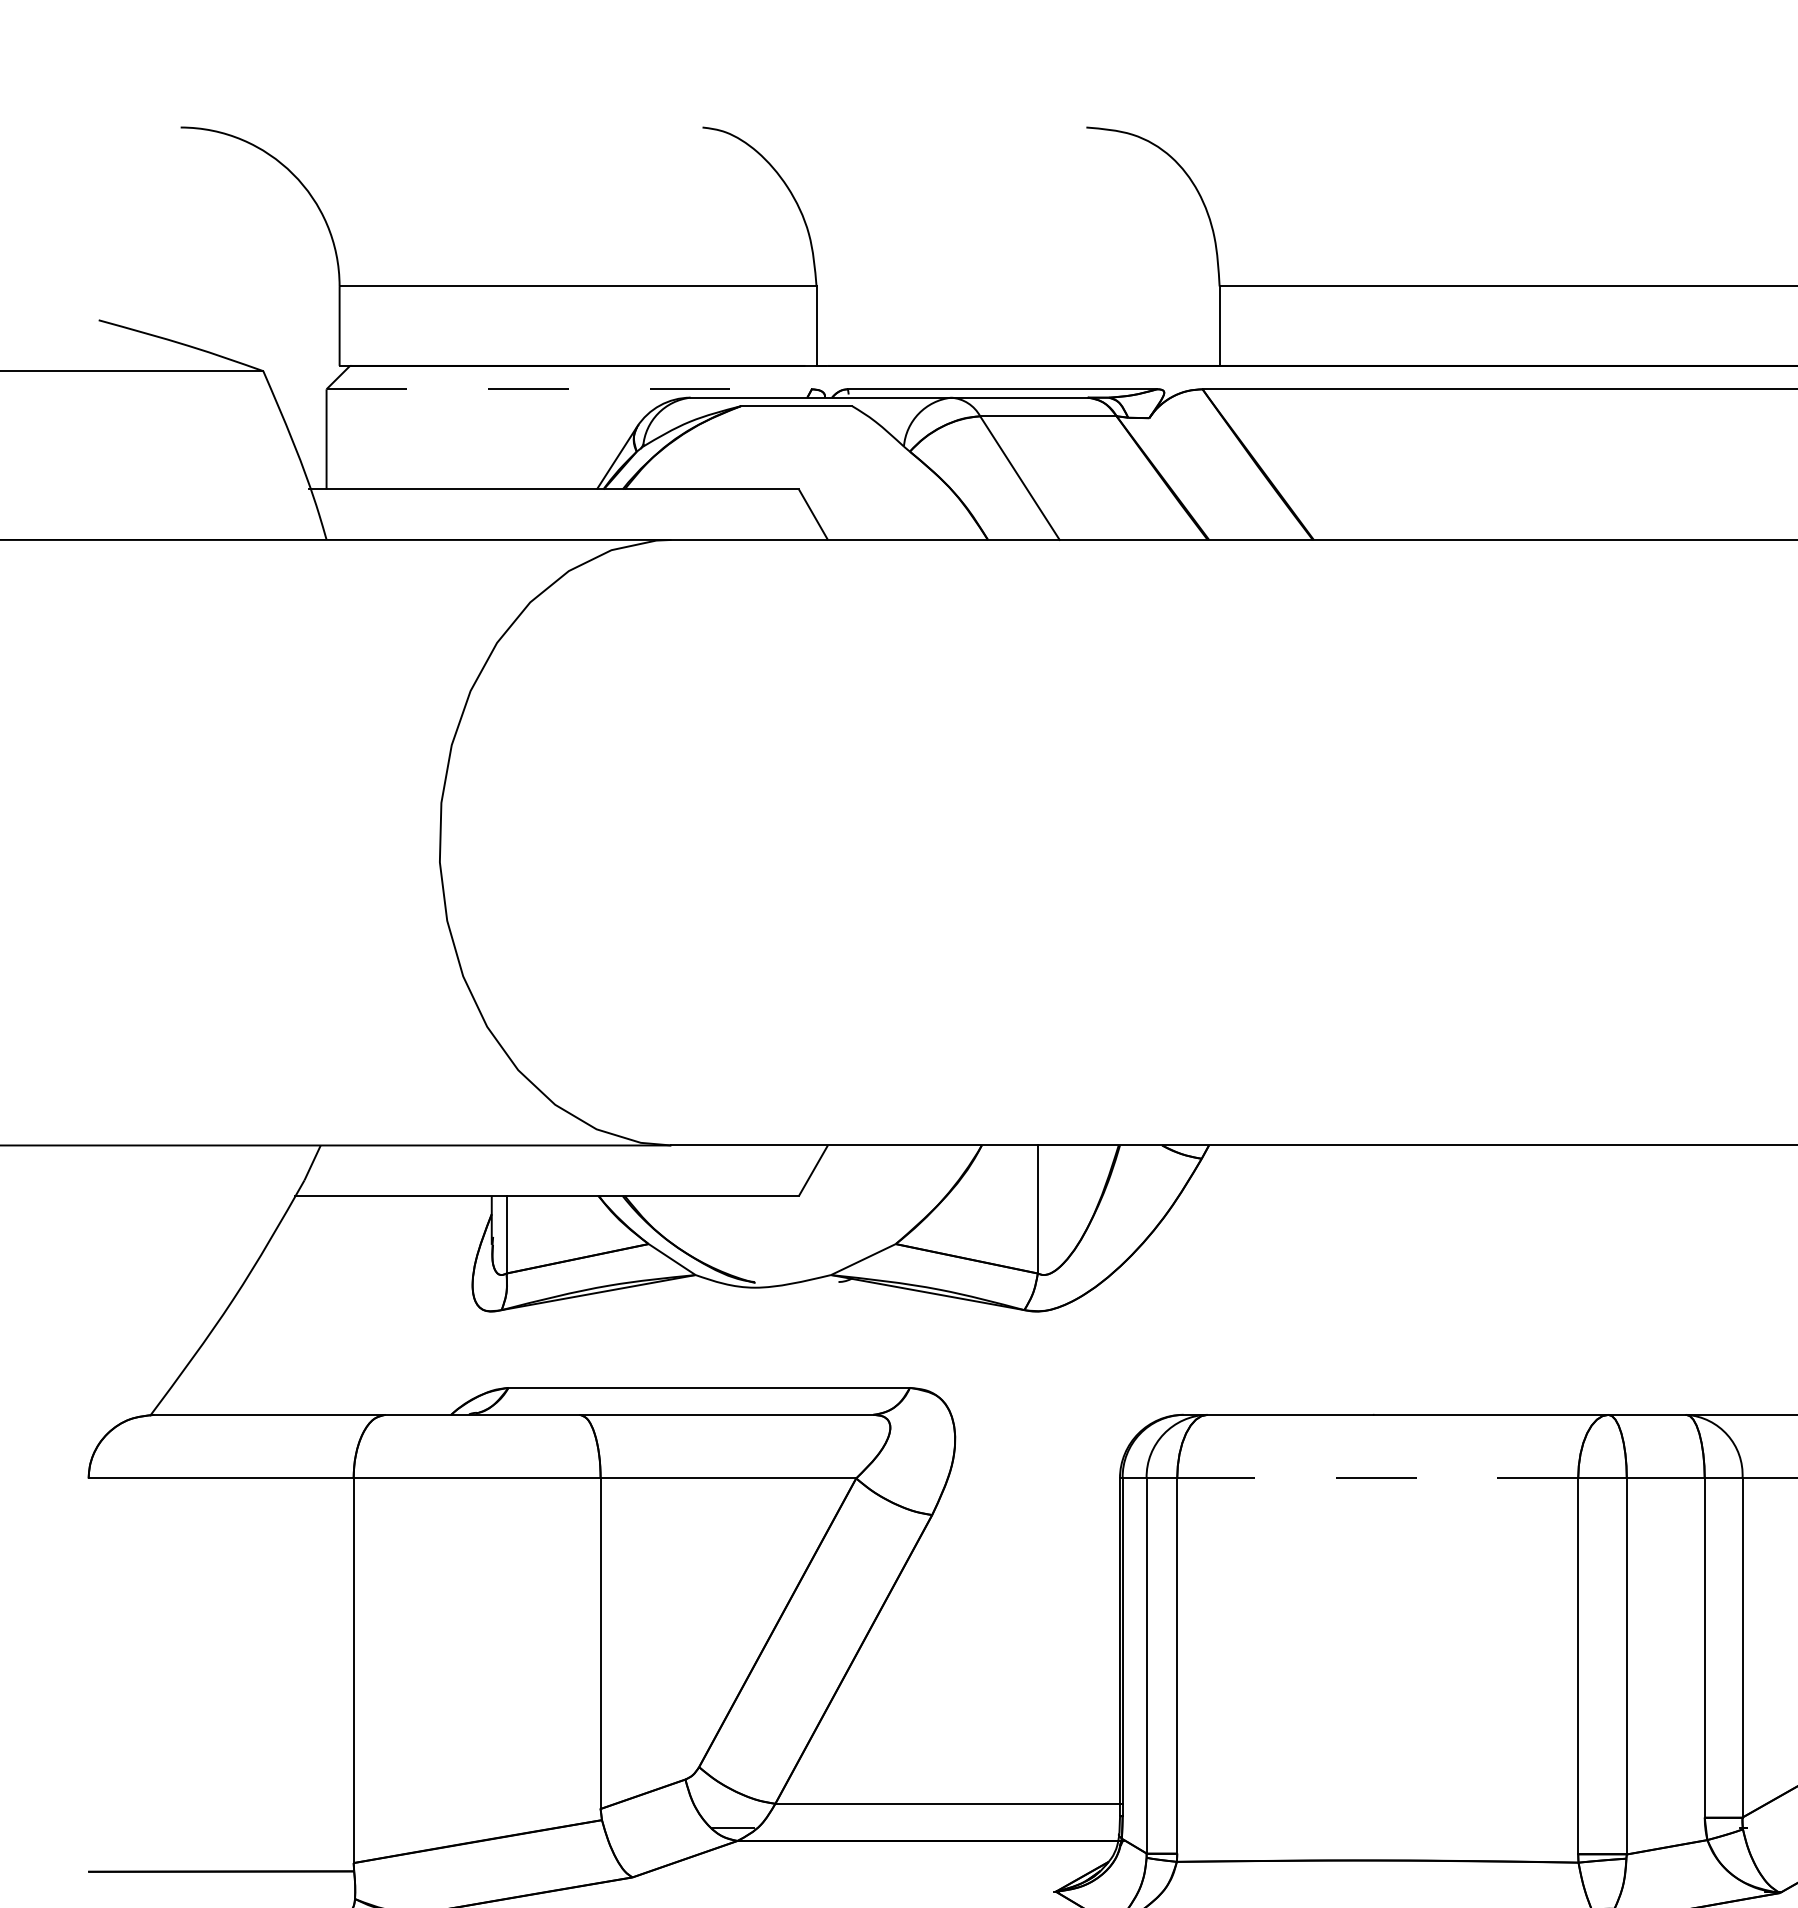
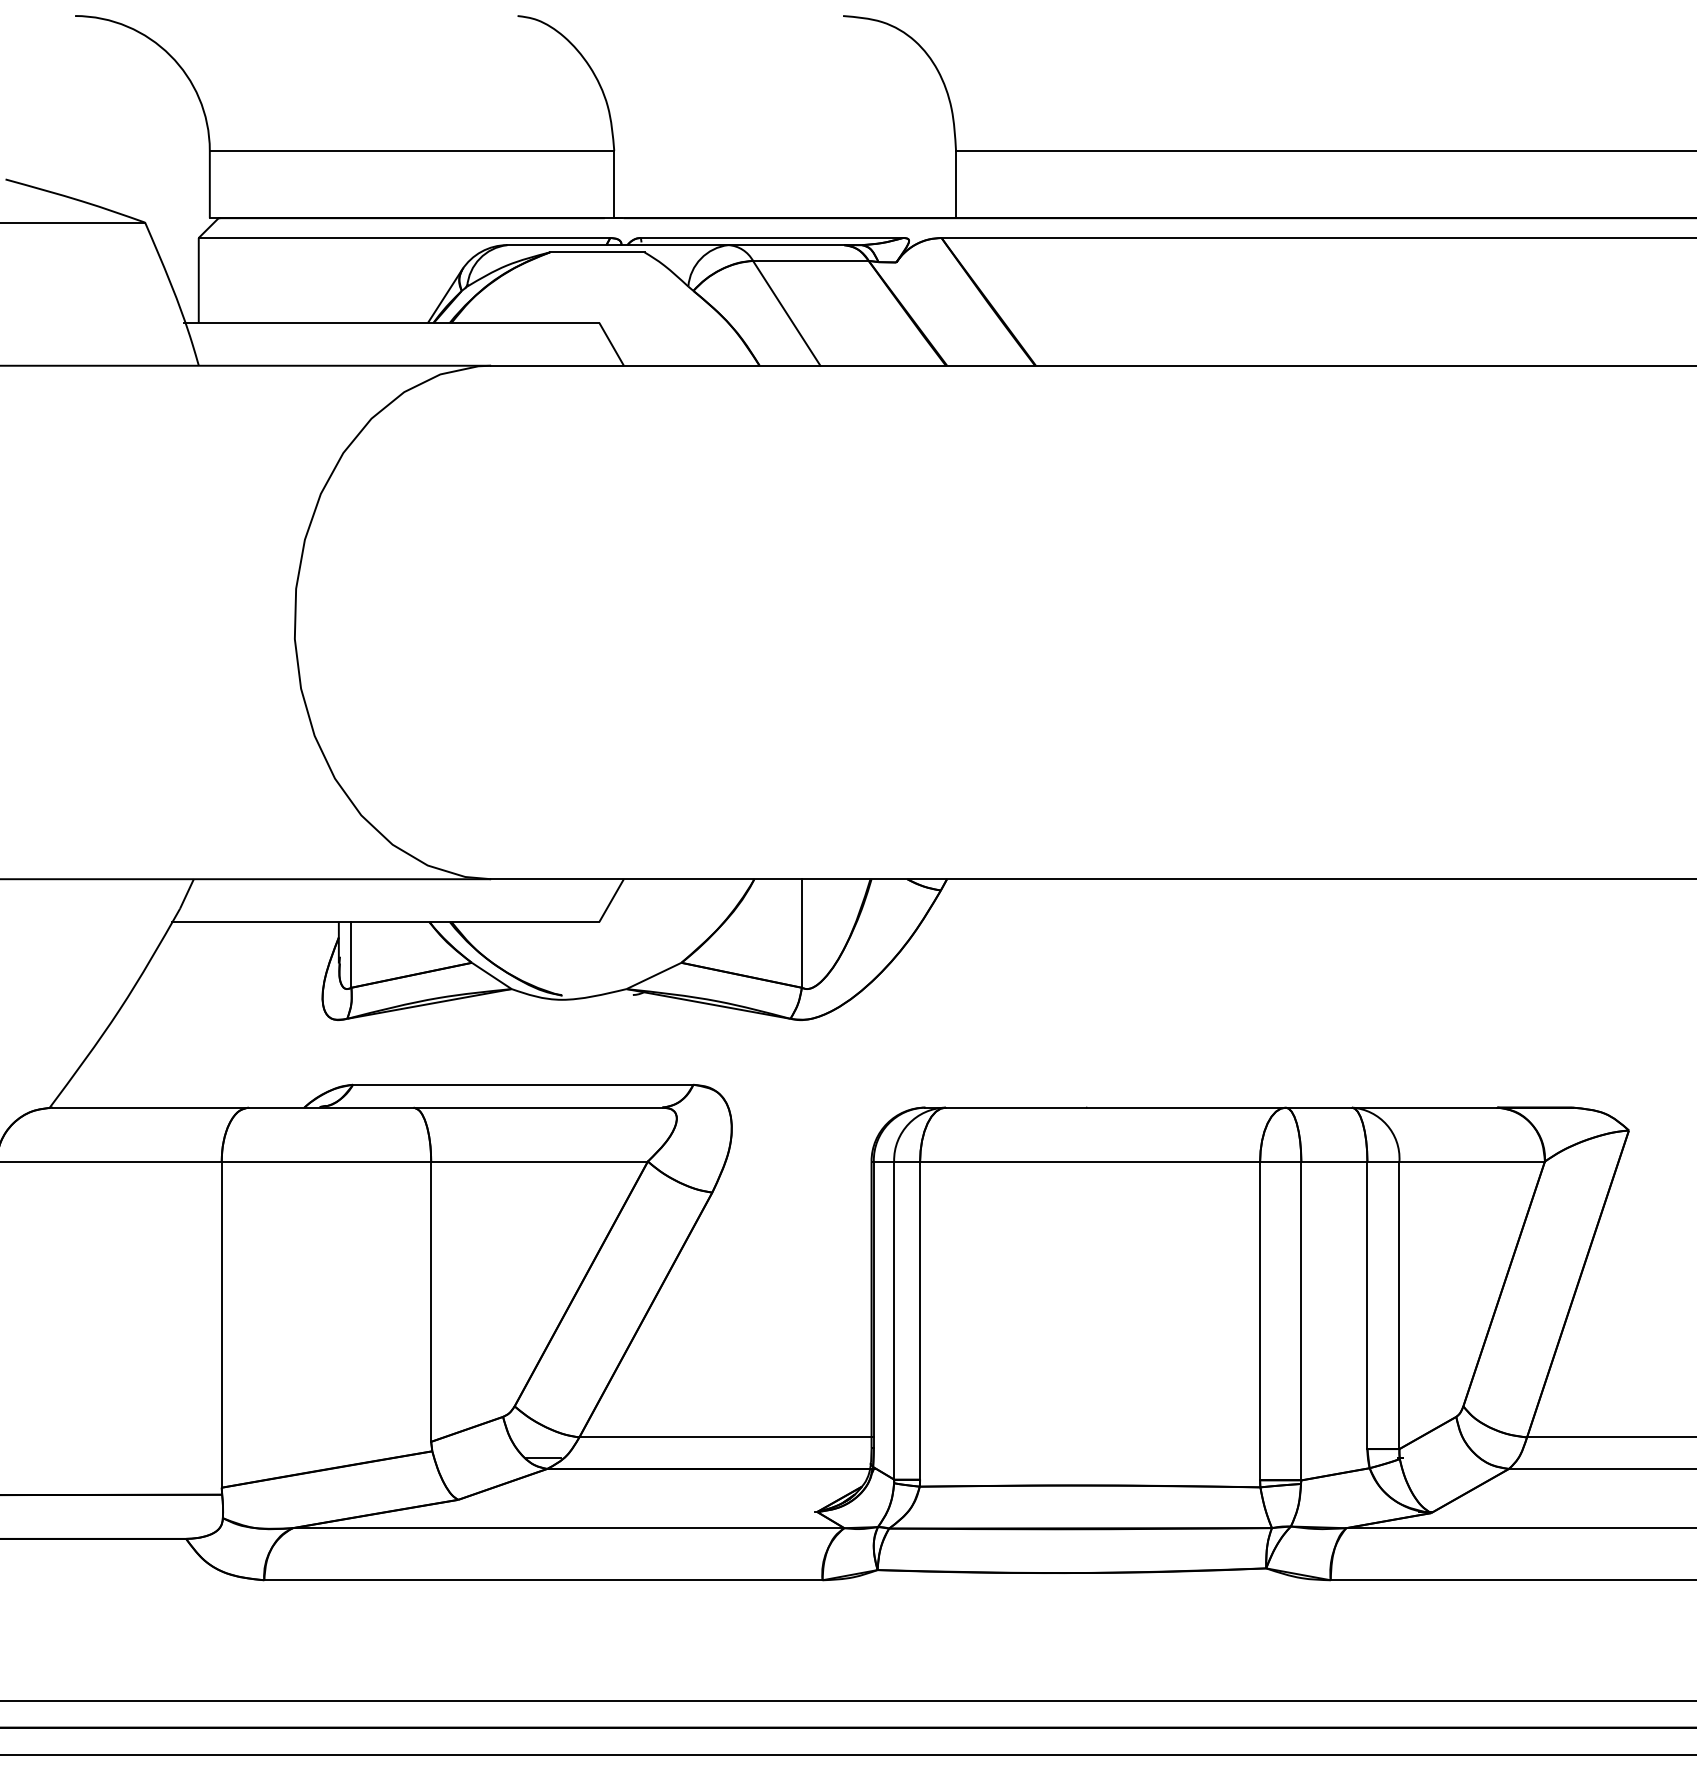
line: (569, 389) -> (404, 238), dashed -> solid
line: (1377, 1478) -> (1089, 1161), dashed -> solid

